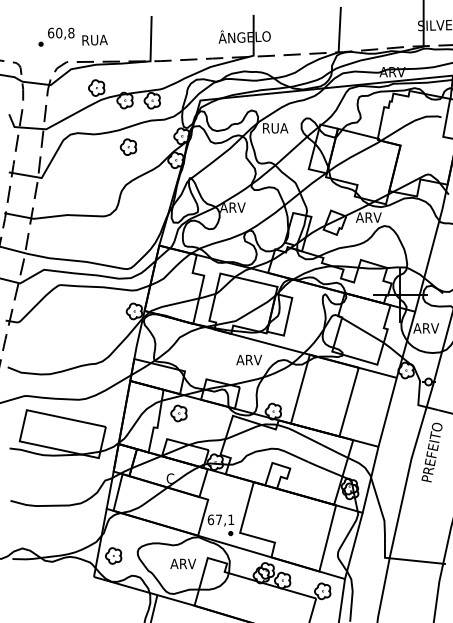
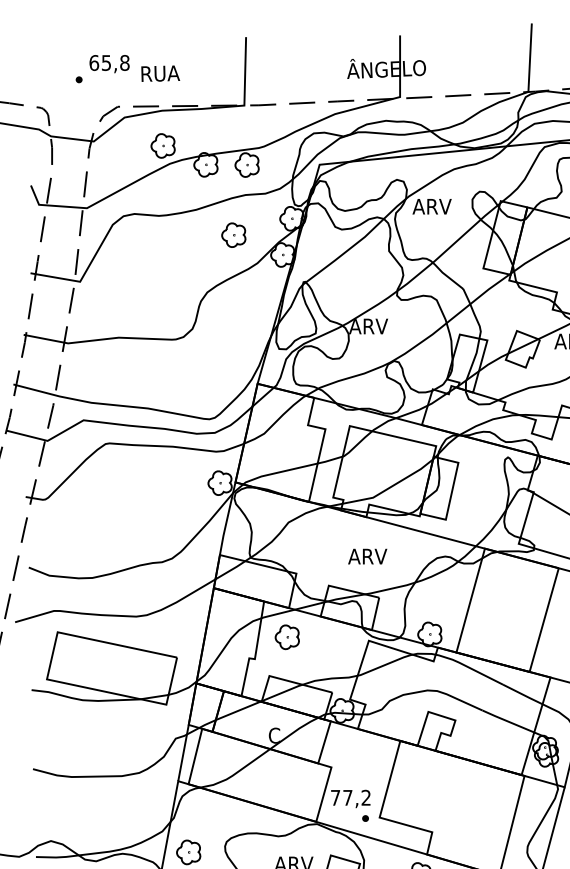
text: (59, 32) -> (106, 62), 60,8 -> 65,8
text: (275, 128) -> (433, 206), RUA -> ARV
part: (128, 146) -> (233, 234), moved
text: (248, 360) -> (366, 557), moved
text: (220, 519) -> (350, 797), 67,1 -> 77,2

